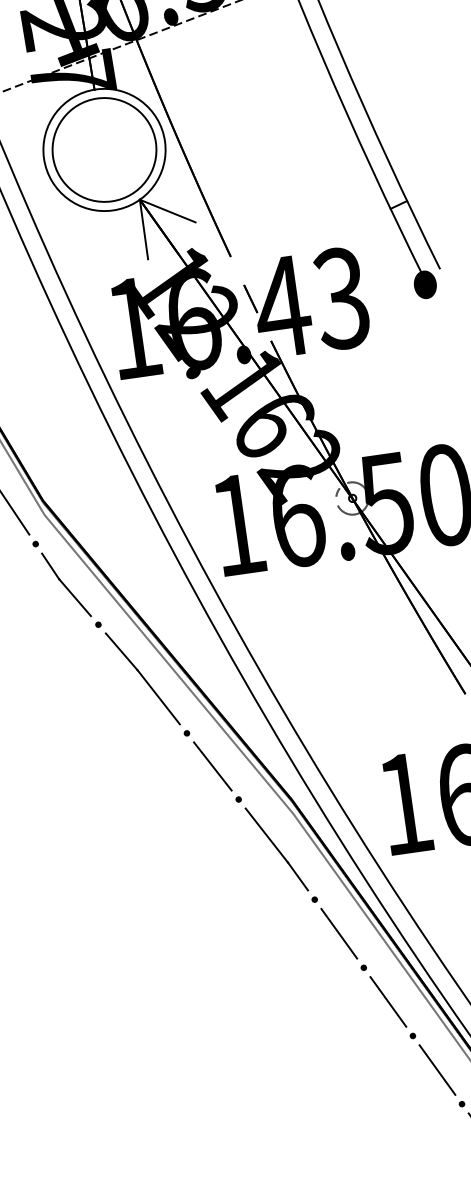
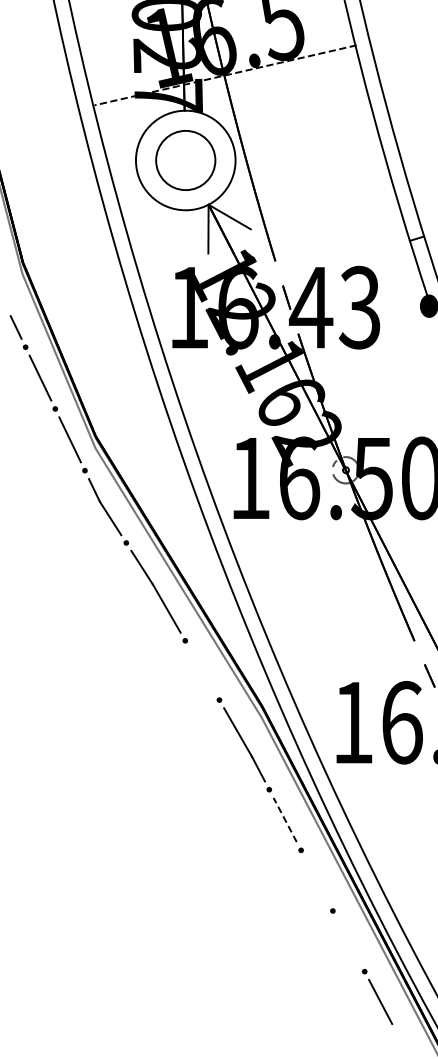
circle: (104, 150) -> (185, 160), size x0.7
line: (211, 766) -> (201, 670), removed
line: (339, 934) -> (285, 820), solid -> dashed
line: (387, 1001) -> (316, 880), removed
line: (437, 1070) -> (348, 941), removed

